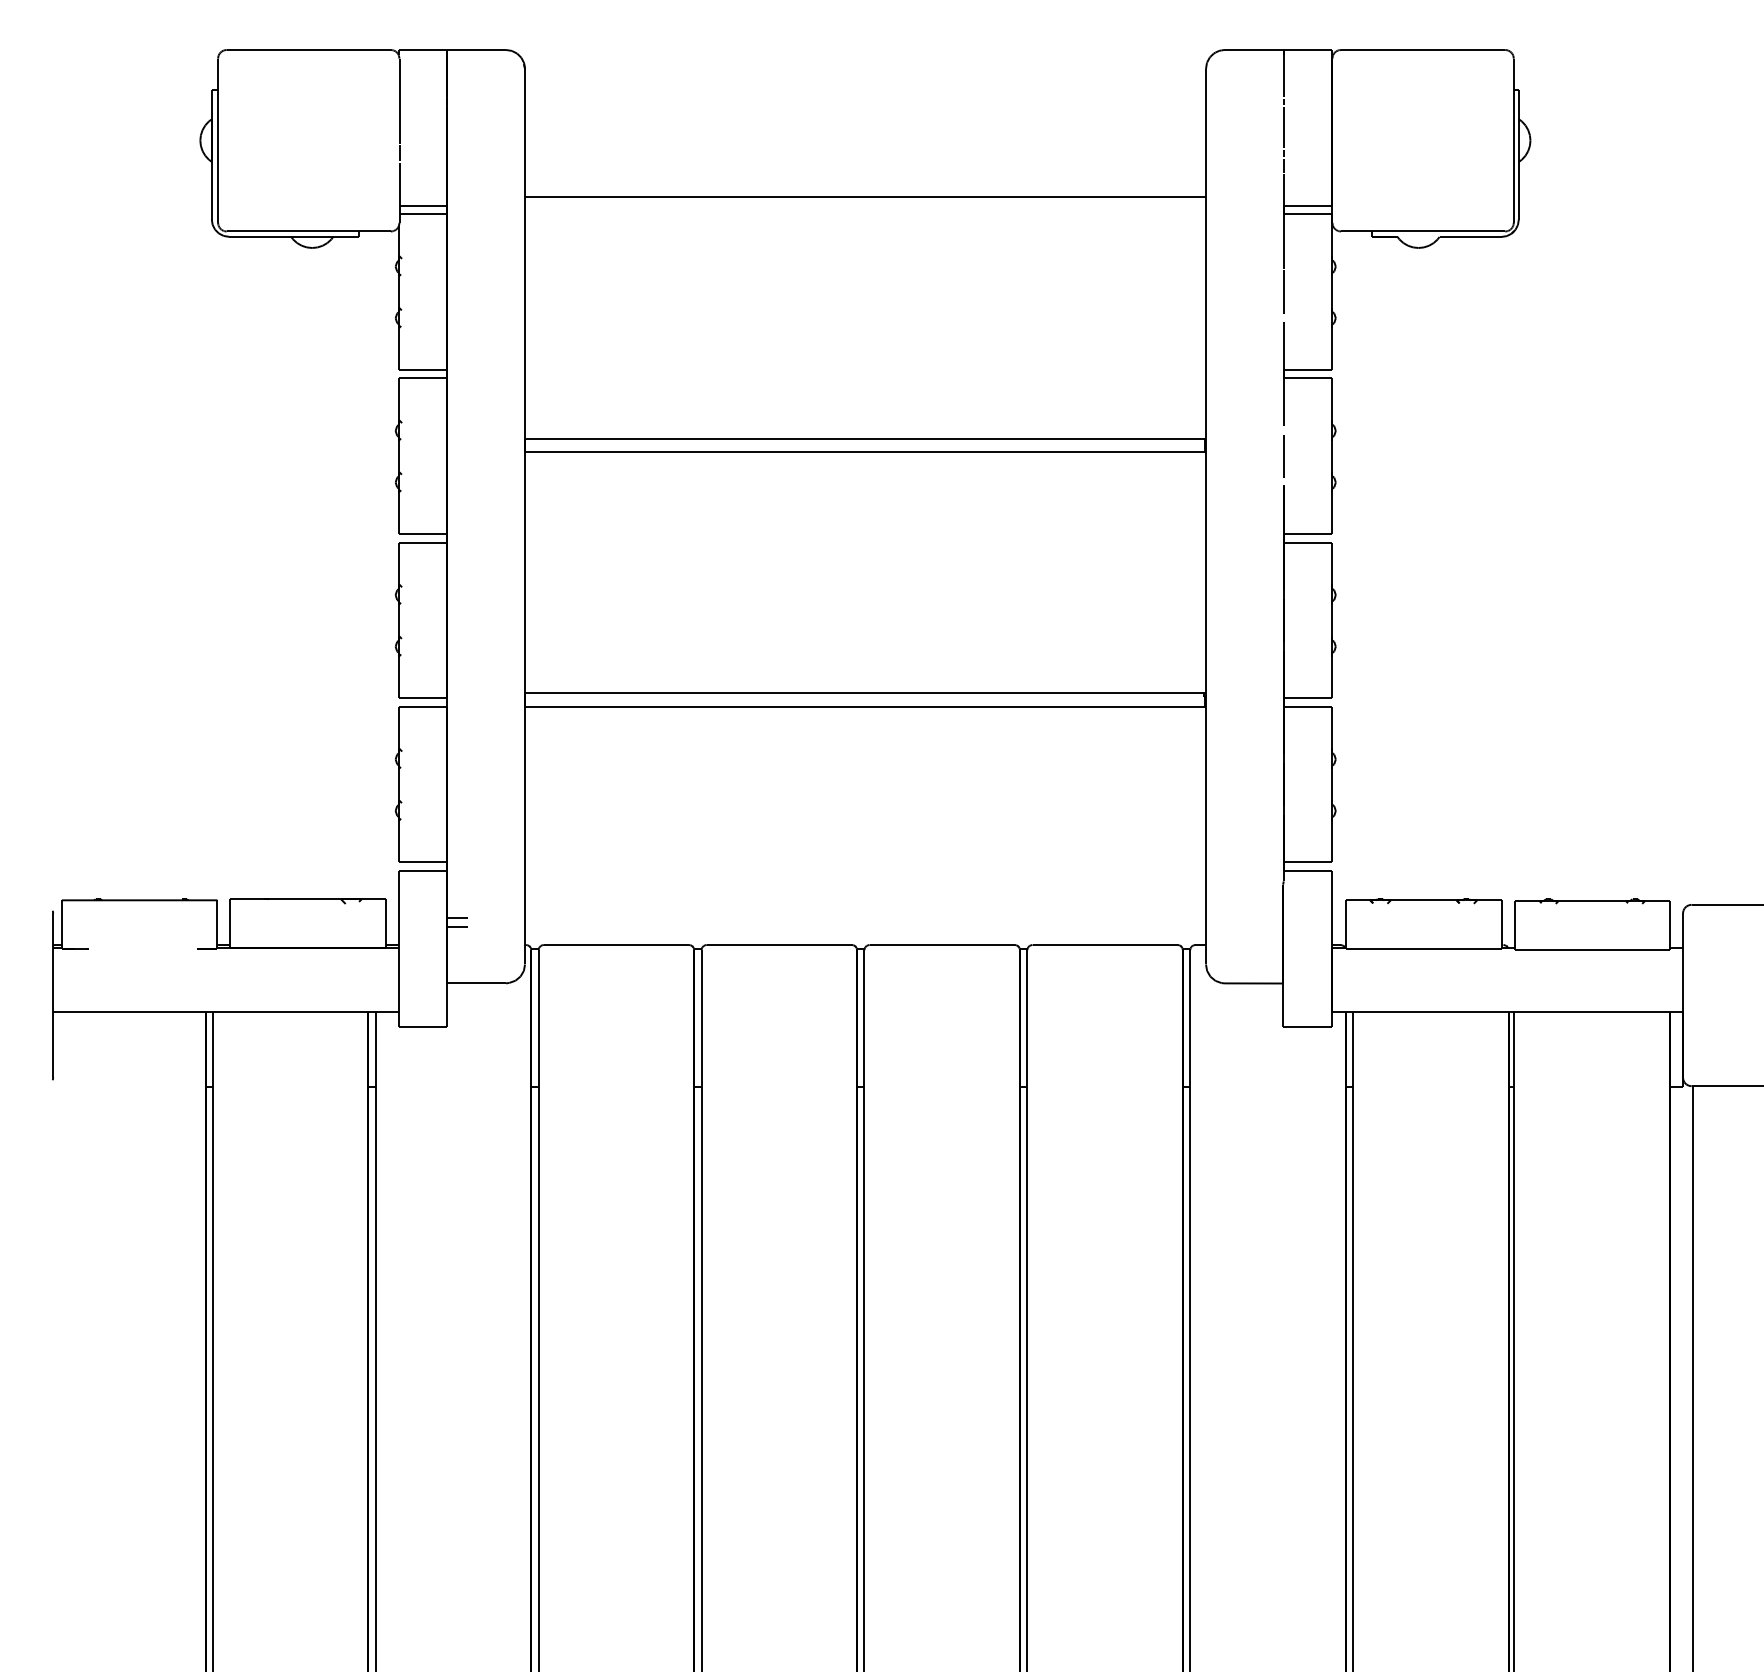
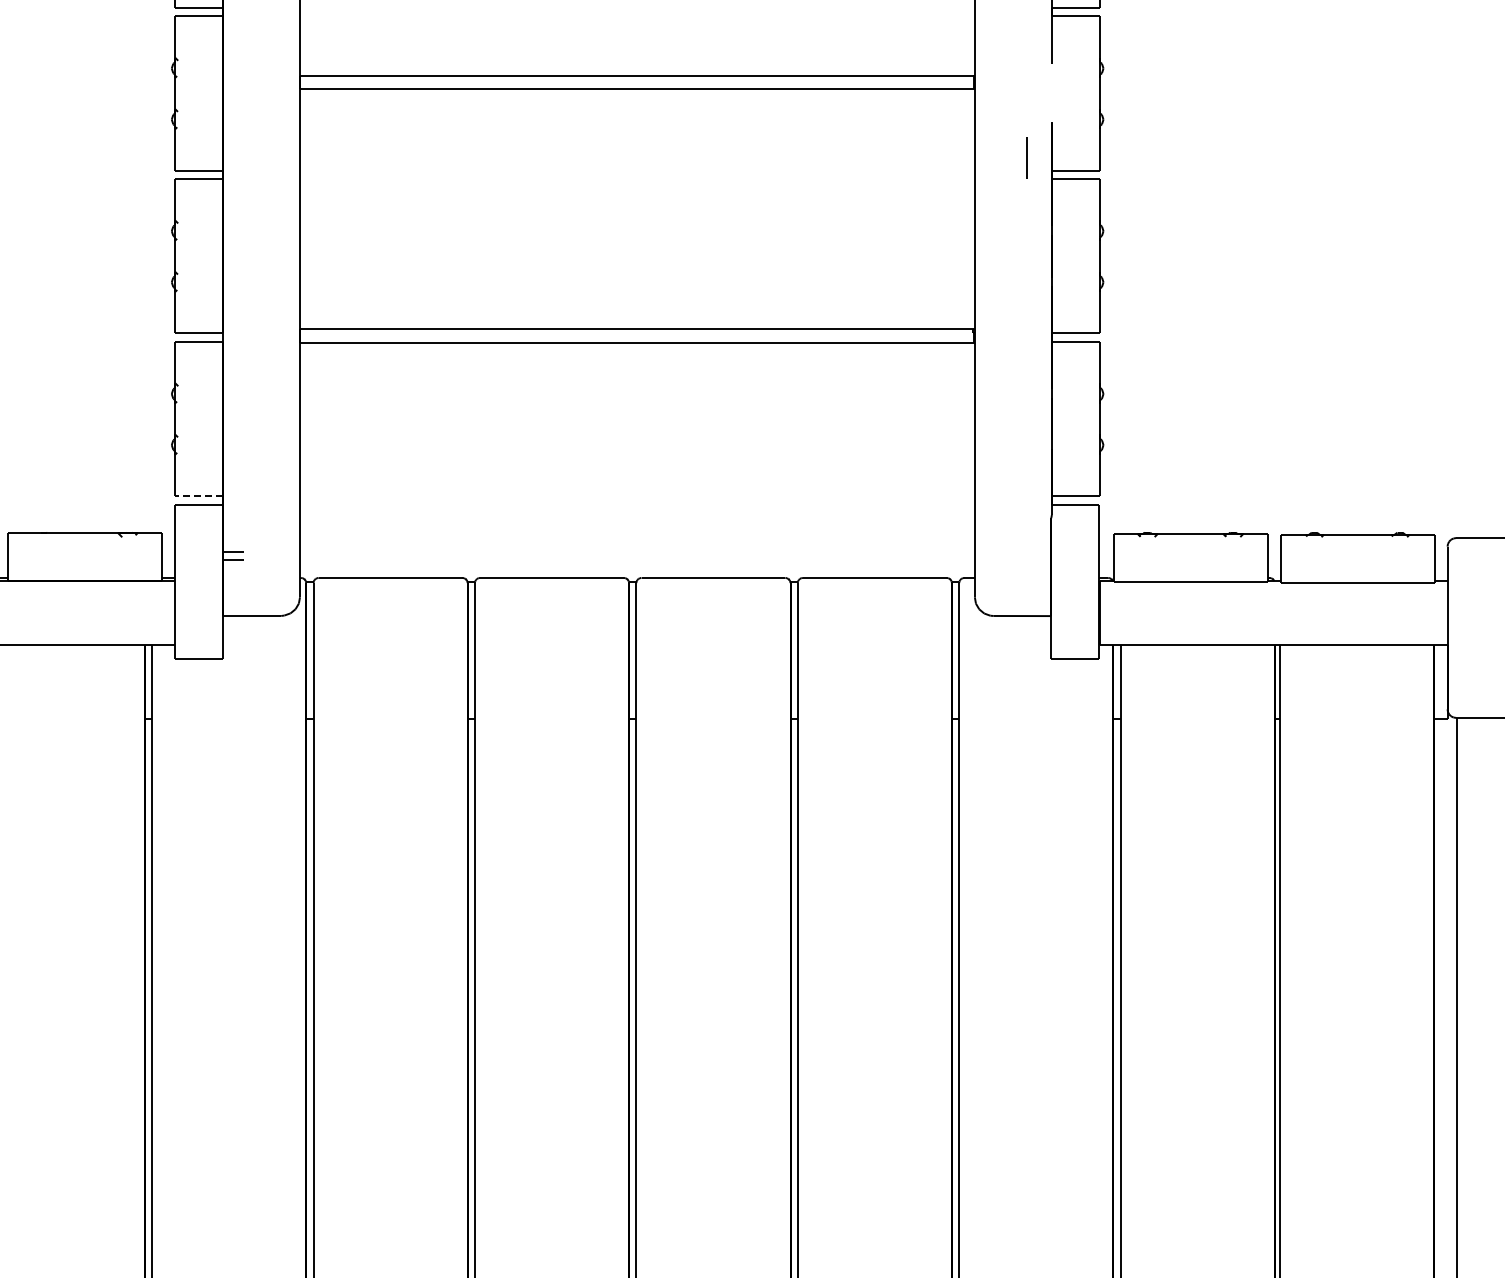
line: (1283, 456) -> (1026, 158), moved
line: (422, 862) -> (198, 496), solid -> dashed

